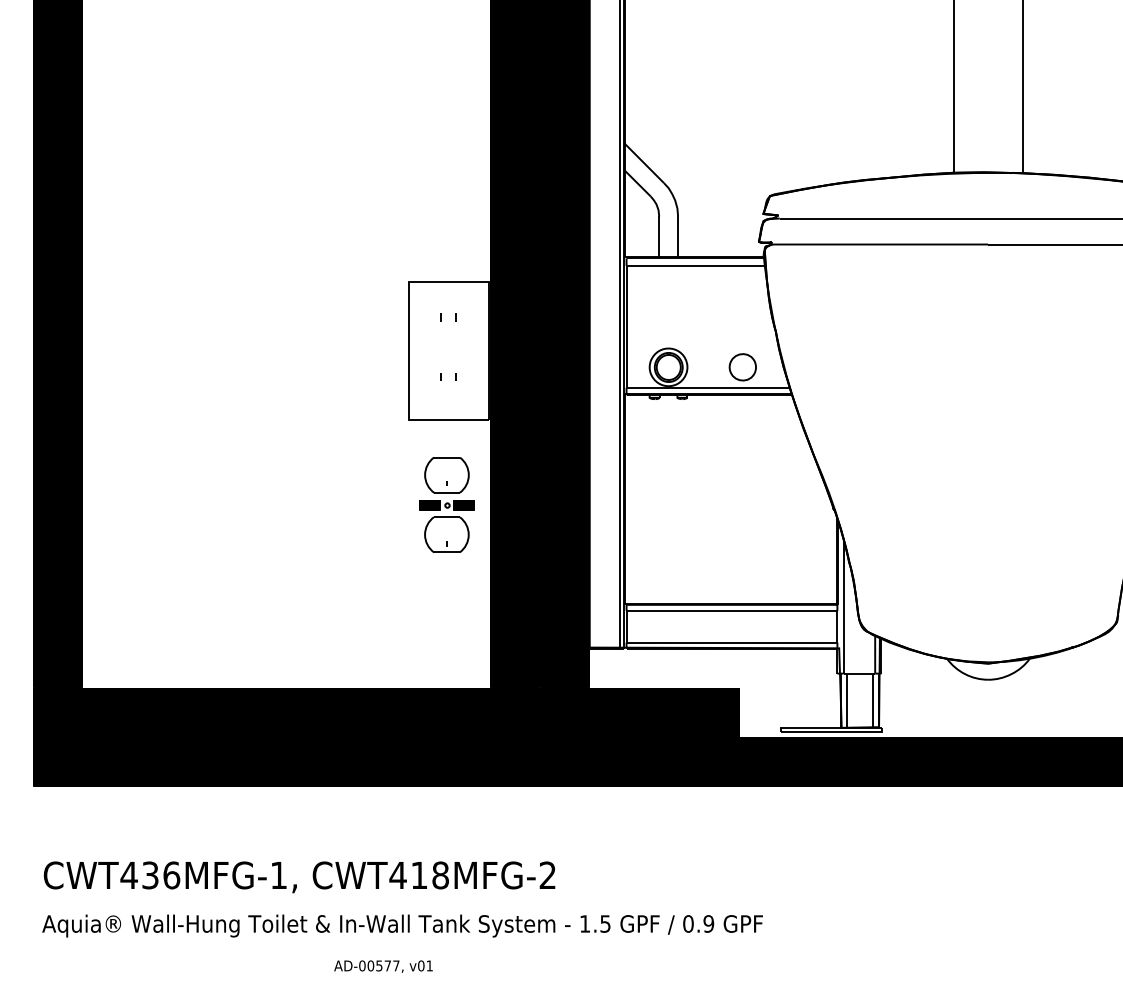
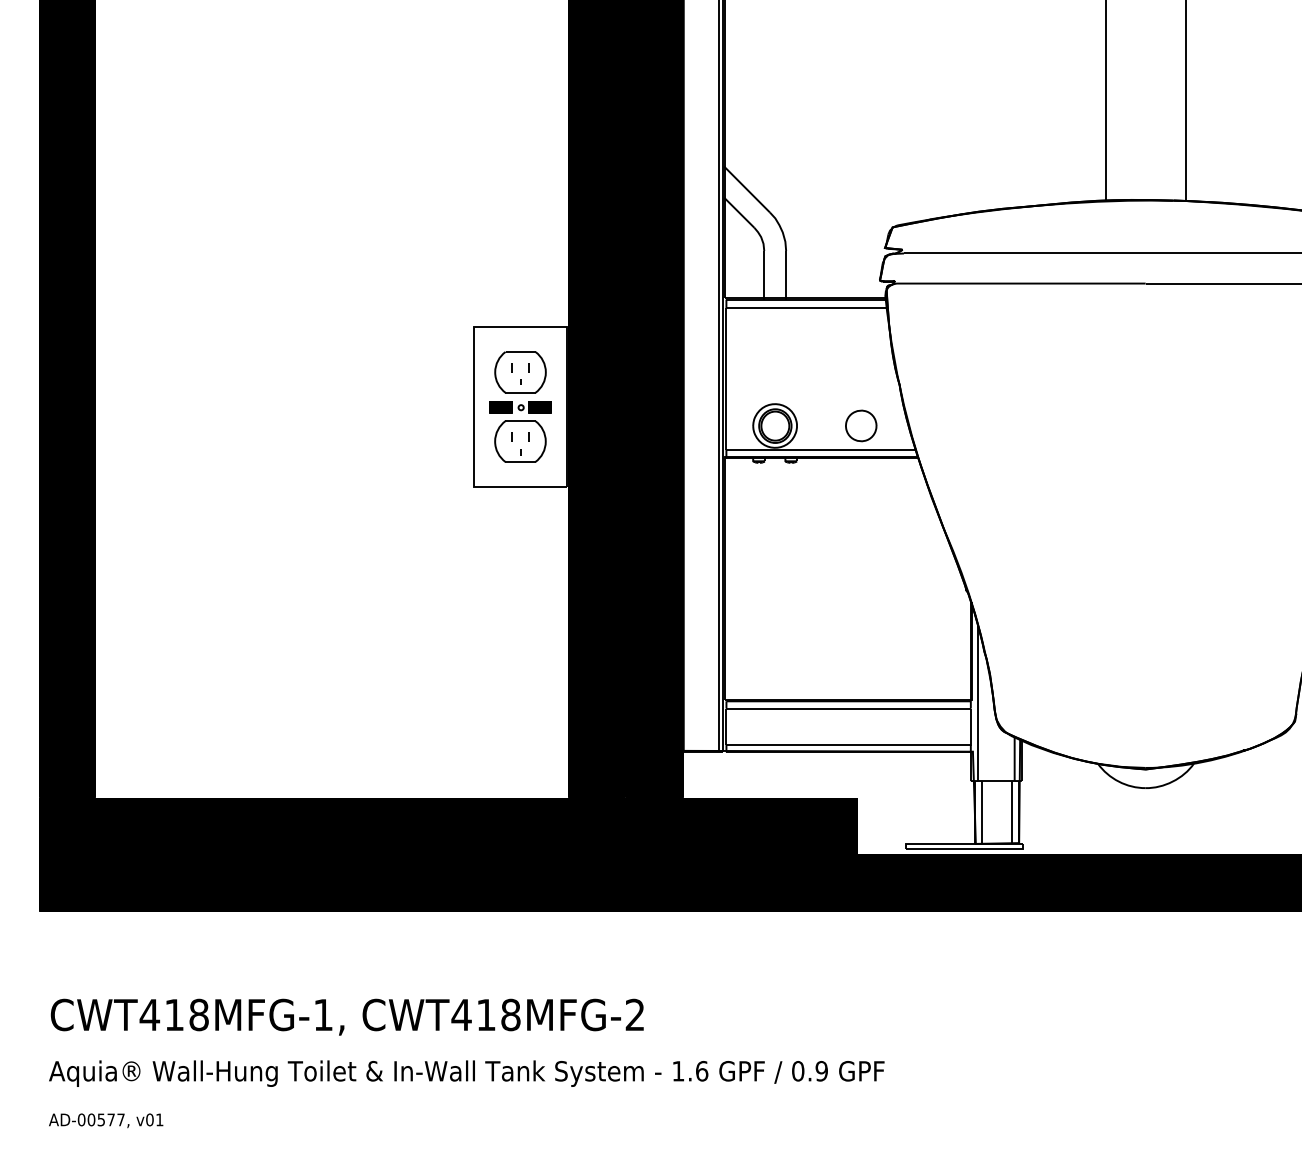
part: (446, 504) -> (519, 406), moved
text: (161, 875) -> (187, 1015), CWT436MFG-1, -> CWT418MFG-1,
text: (605, 923) -> (702, 1070), 1.5 -> 1.6
text: (383, 966) -> (106, 1120), moved

